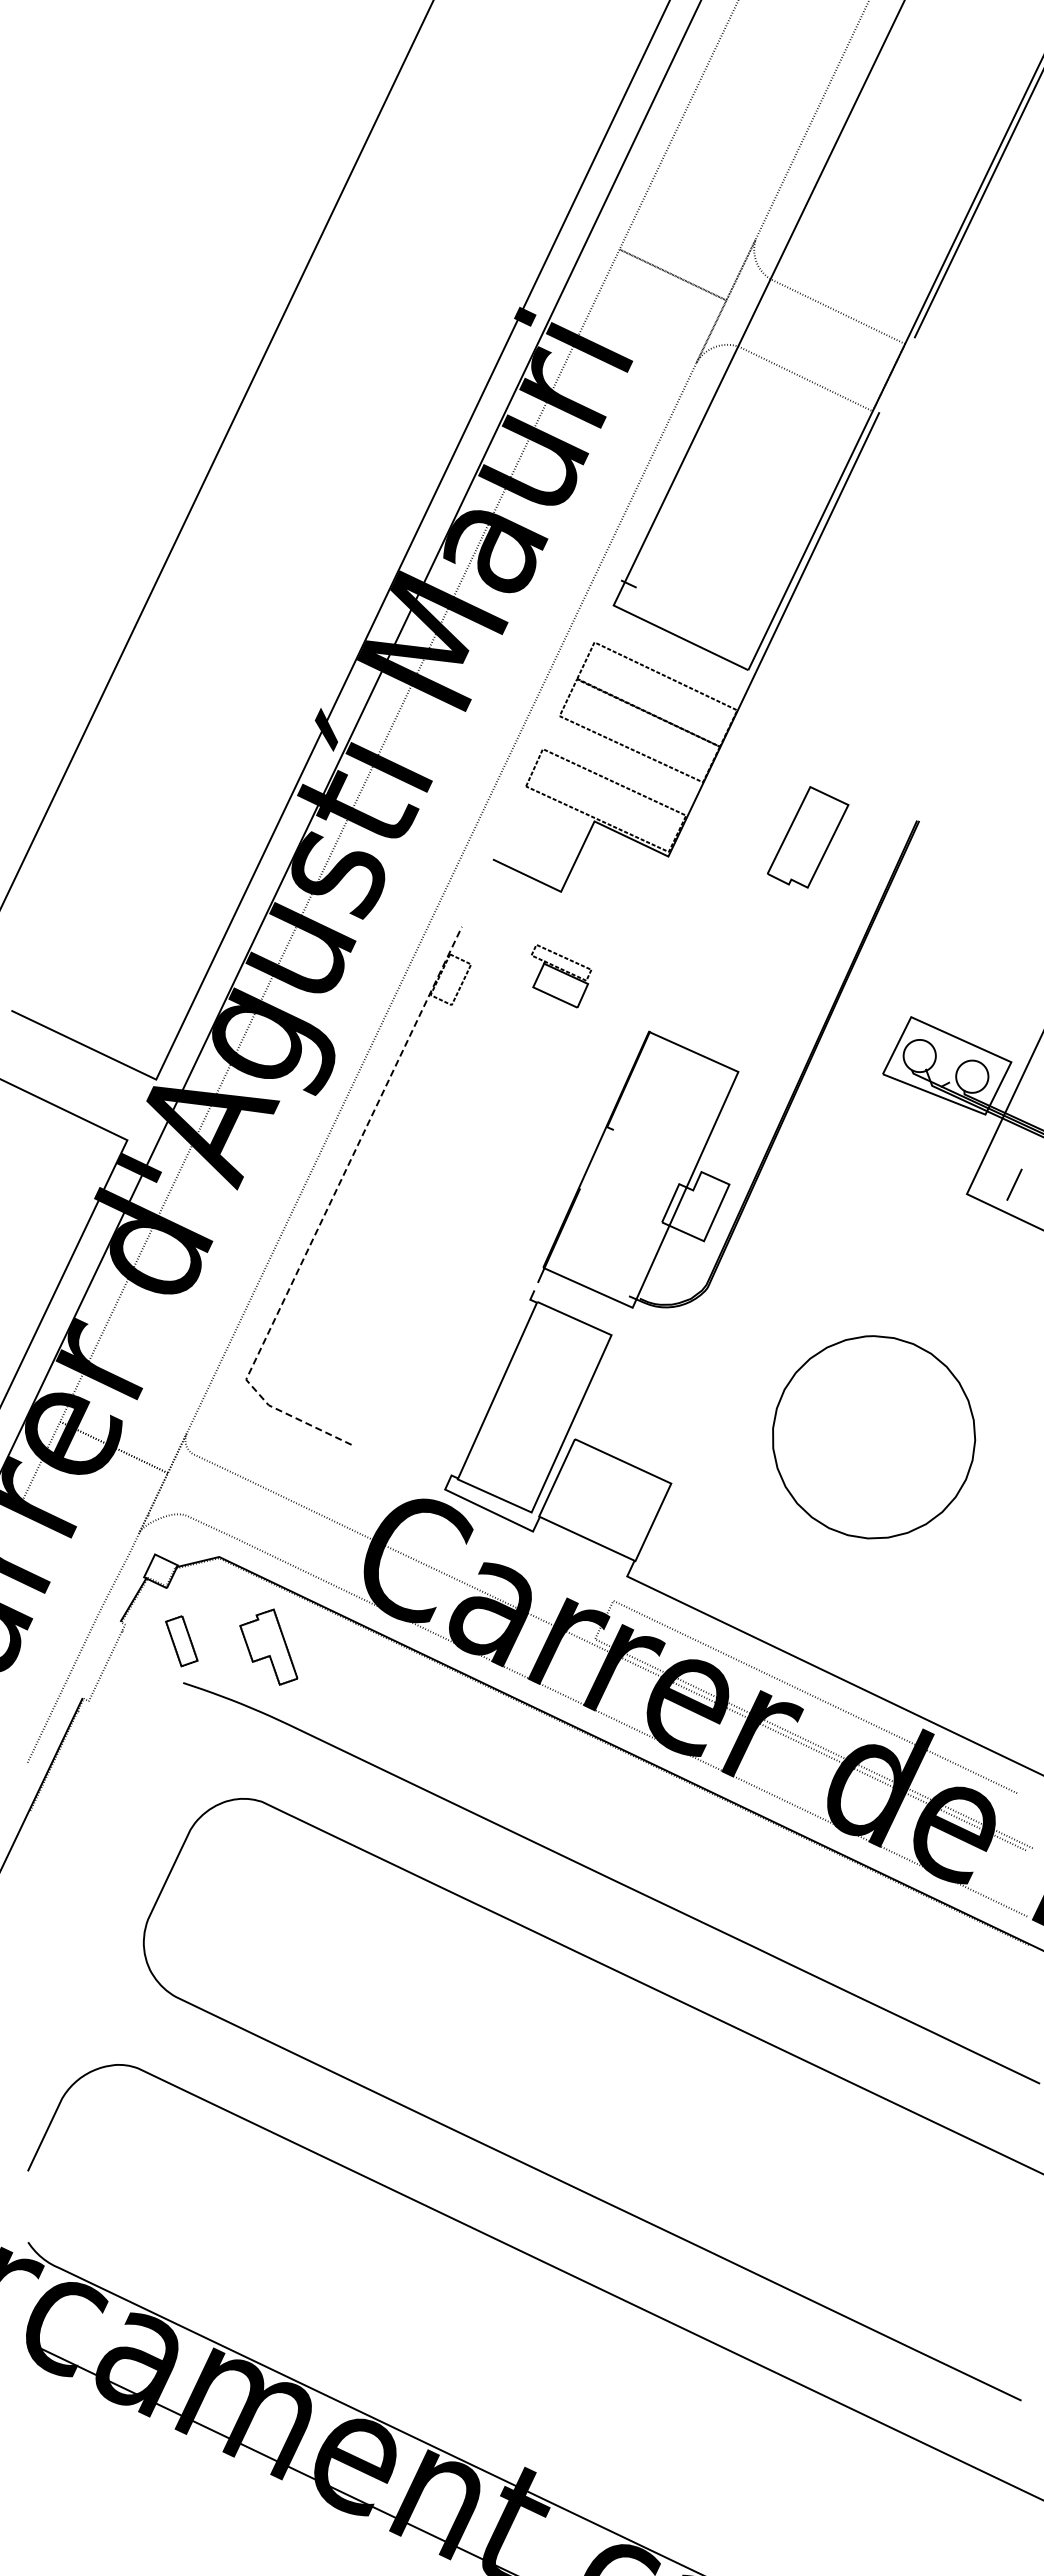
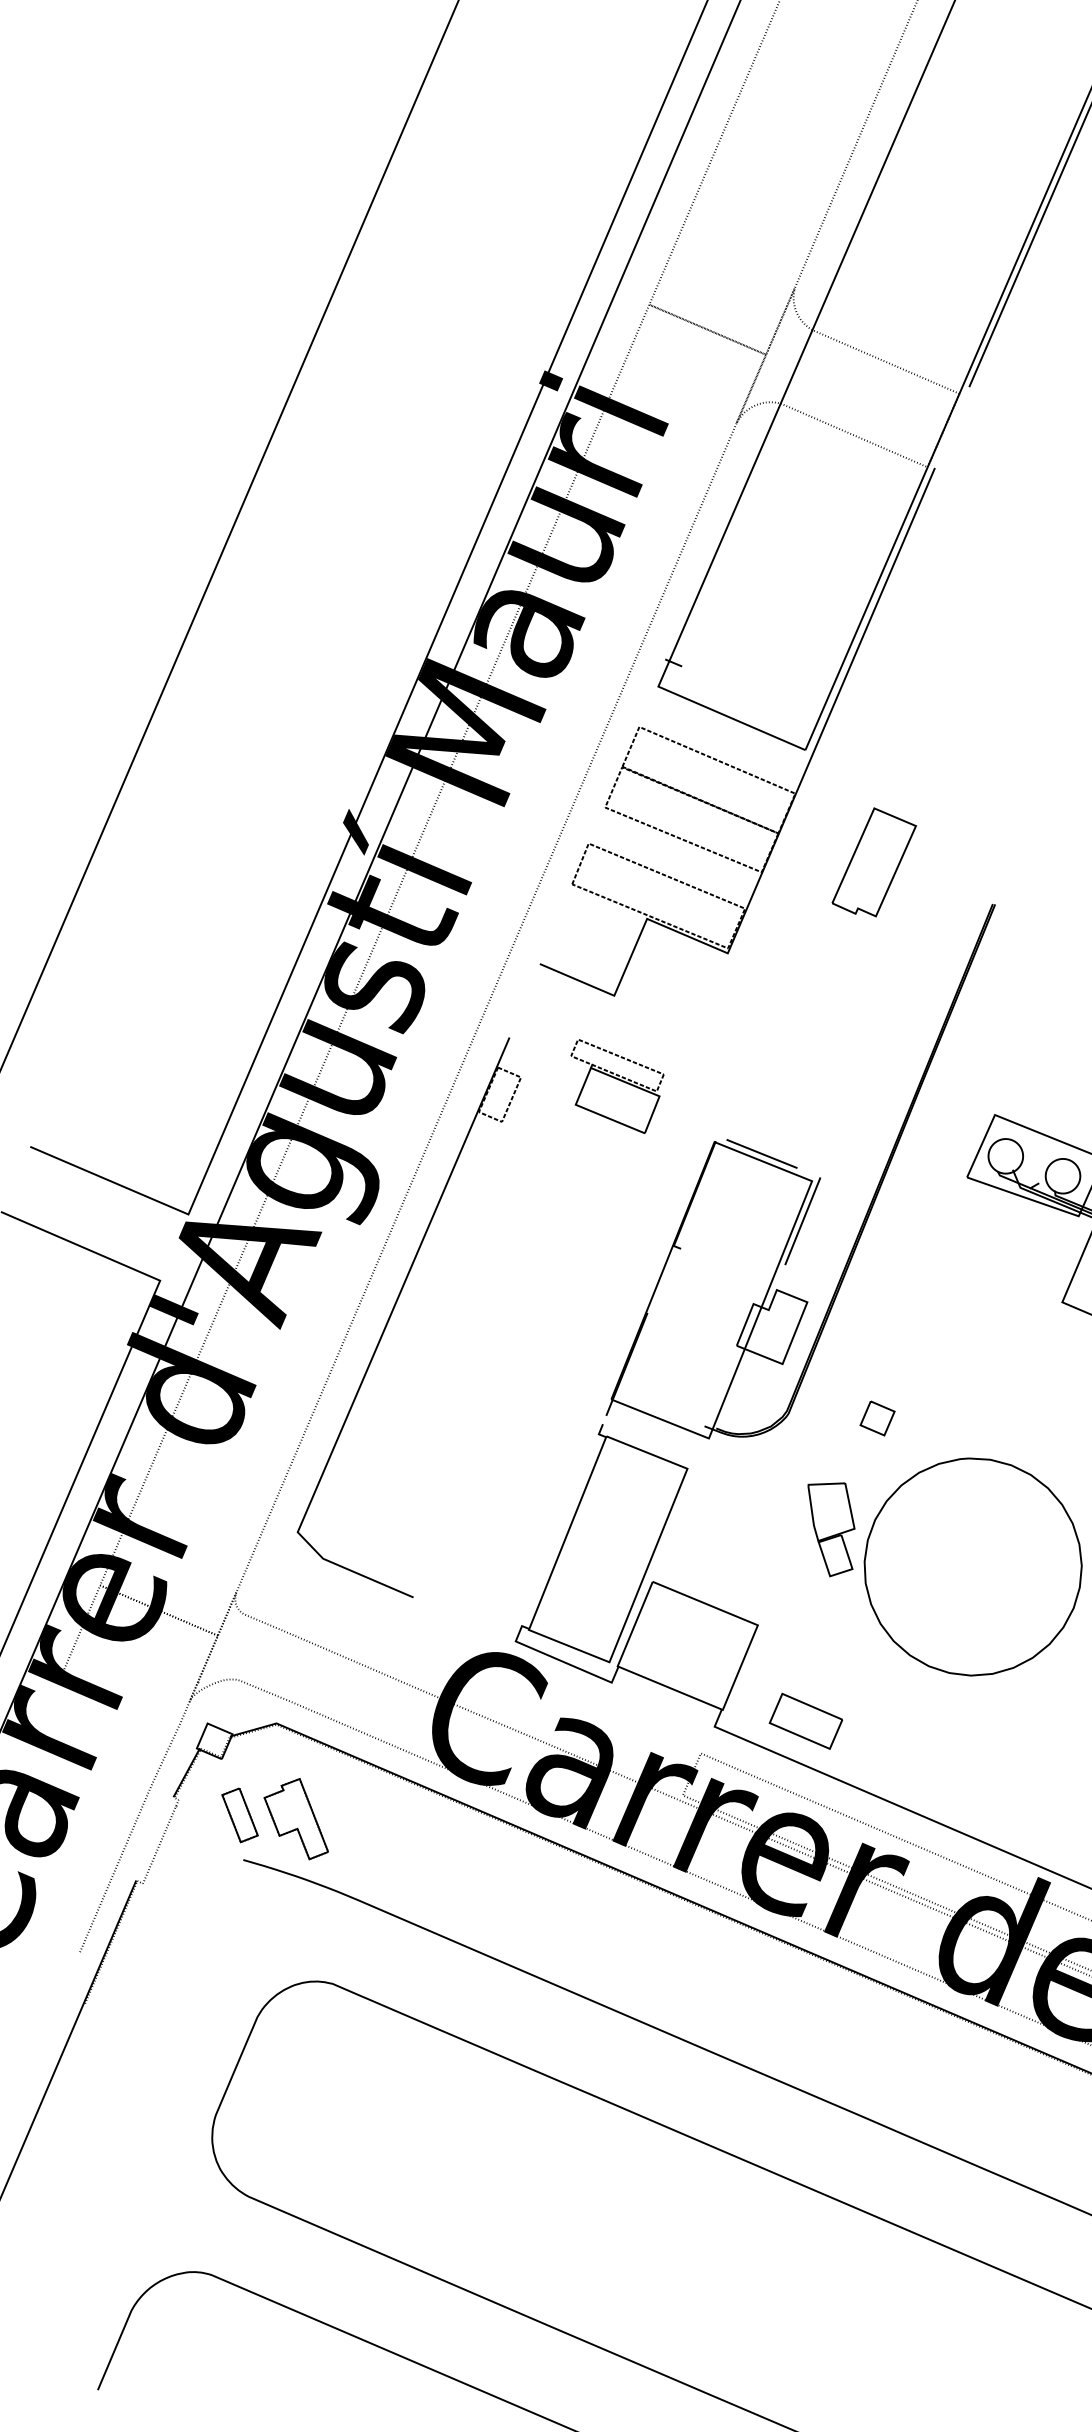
part: (808, 837) -> (874, 862), moved
part: (561, 976) -> (618, 1086), size x1.43
line: (692, 1044) -> (761, 1153), added
line: (728, 1108) -> (803, 1220), added
line: (326, 1211) -> (376, 1348), dashed -> solid
part: (790, 1295) -> (877, 1418), added
part: (743, 1397) -> (831, 1529), added
part: (712, 1574) -> (805, 1720), added
part: (268, 1646) -> (295, 1818), moved

